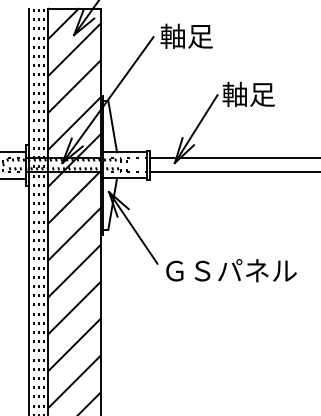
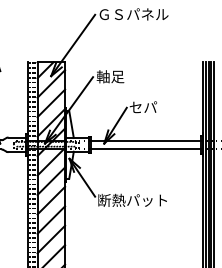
text: (249, 92) -> (143, 106), 軸足 -> セパ
text: (230, 269) -> (133, 199), ＧＳパネル -> 断熱パット

